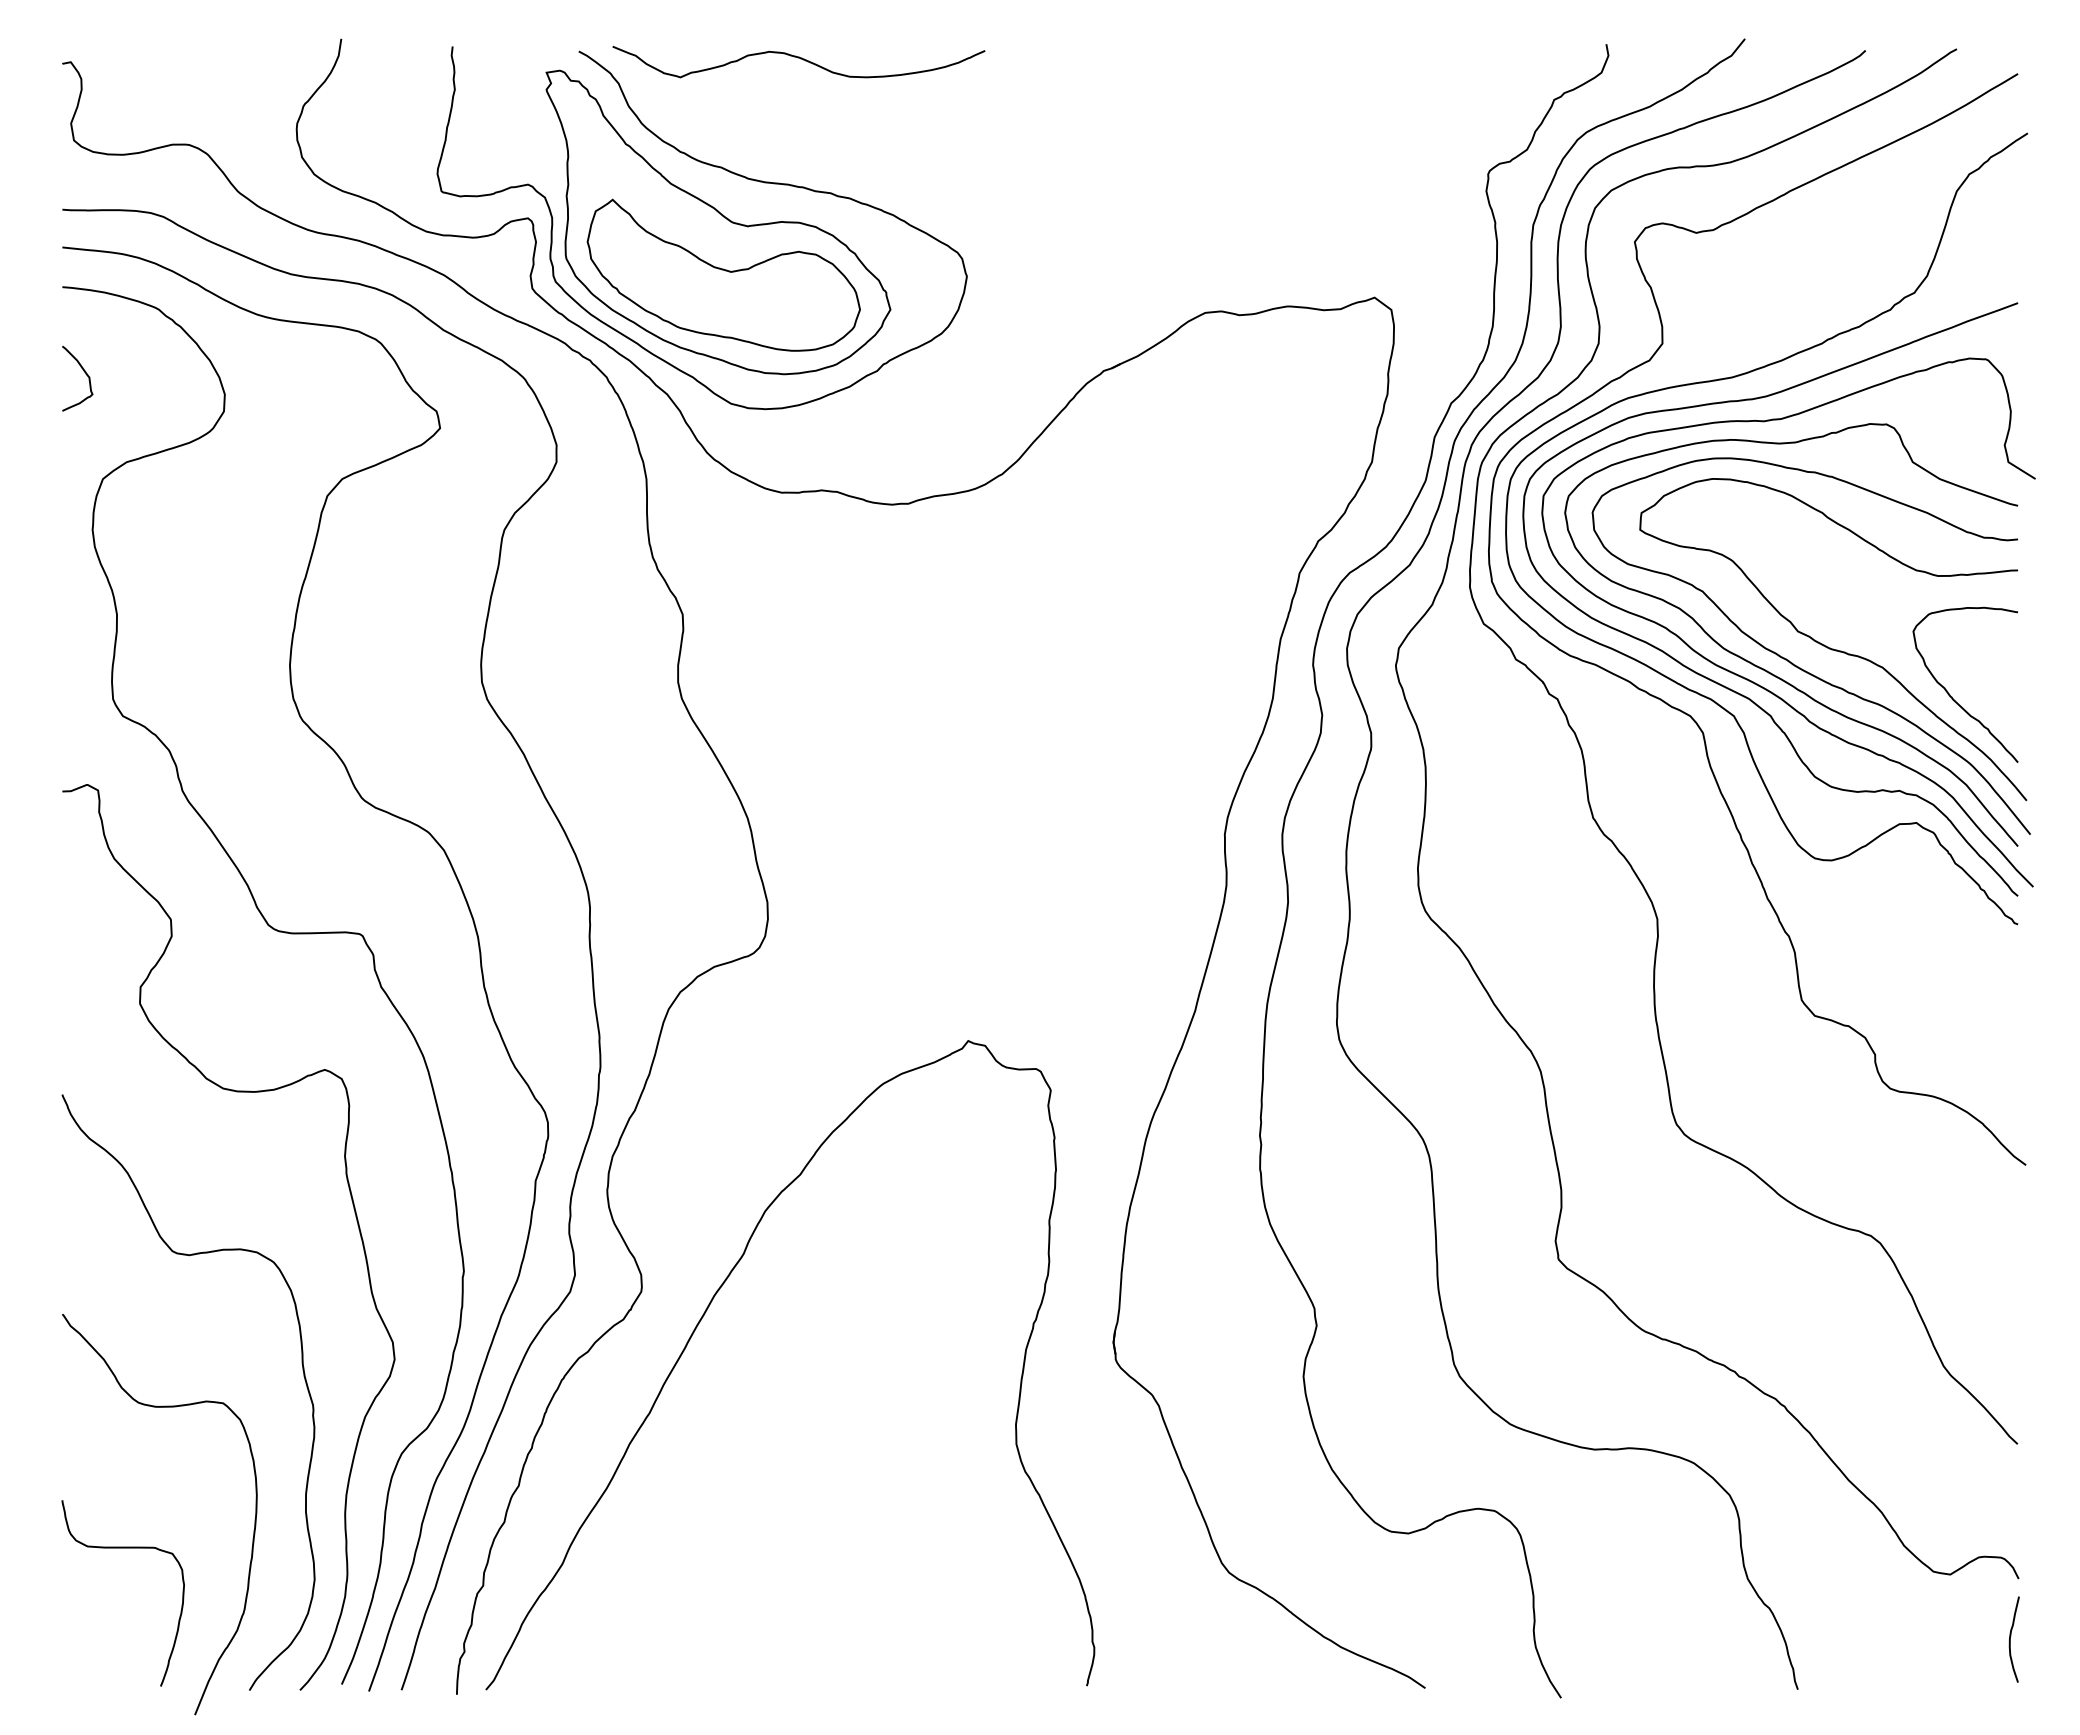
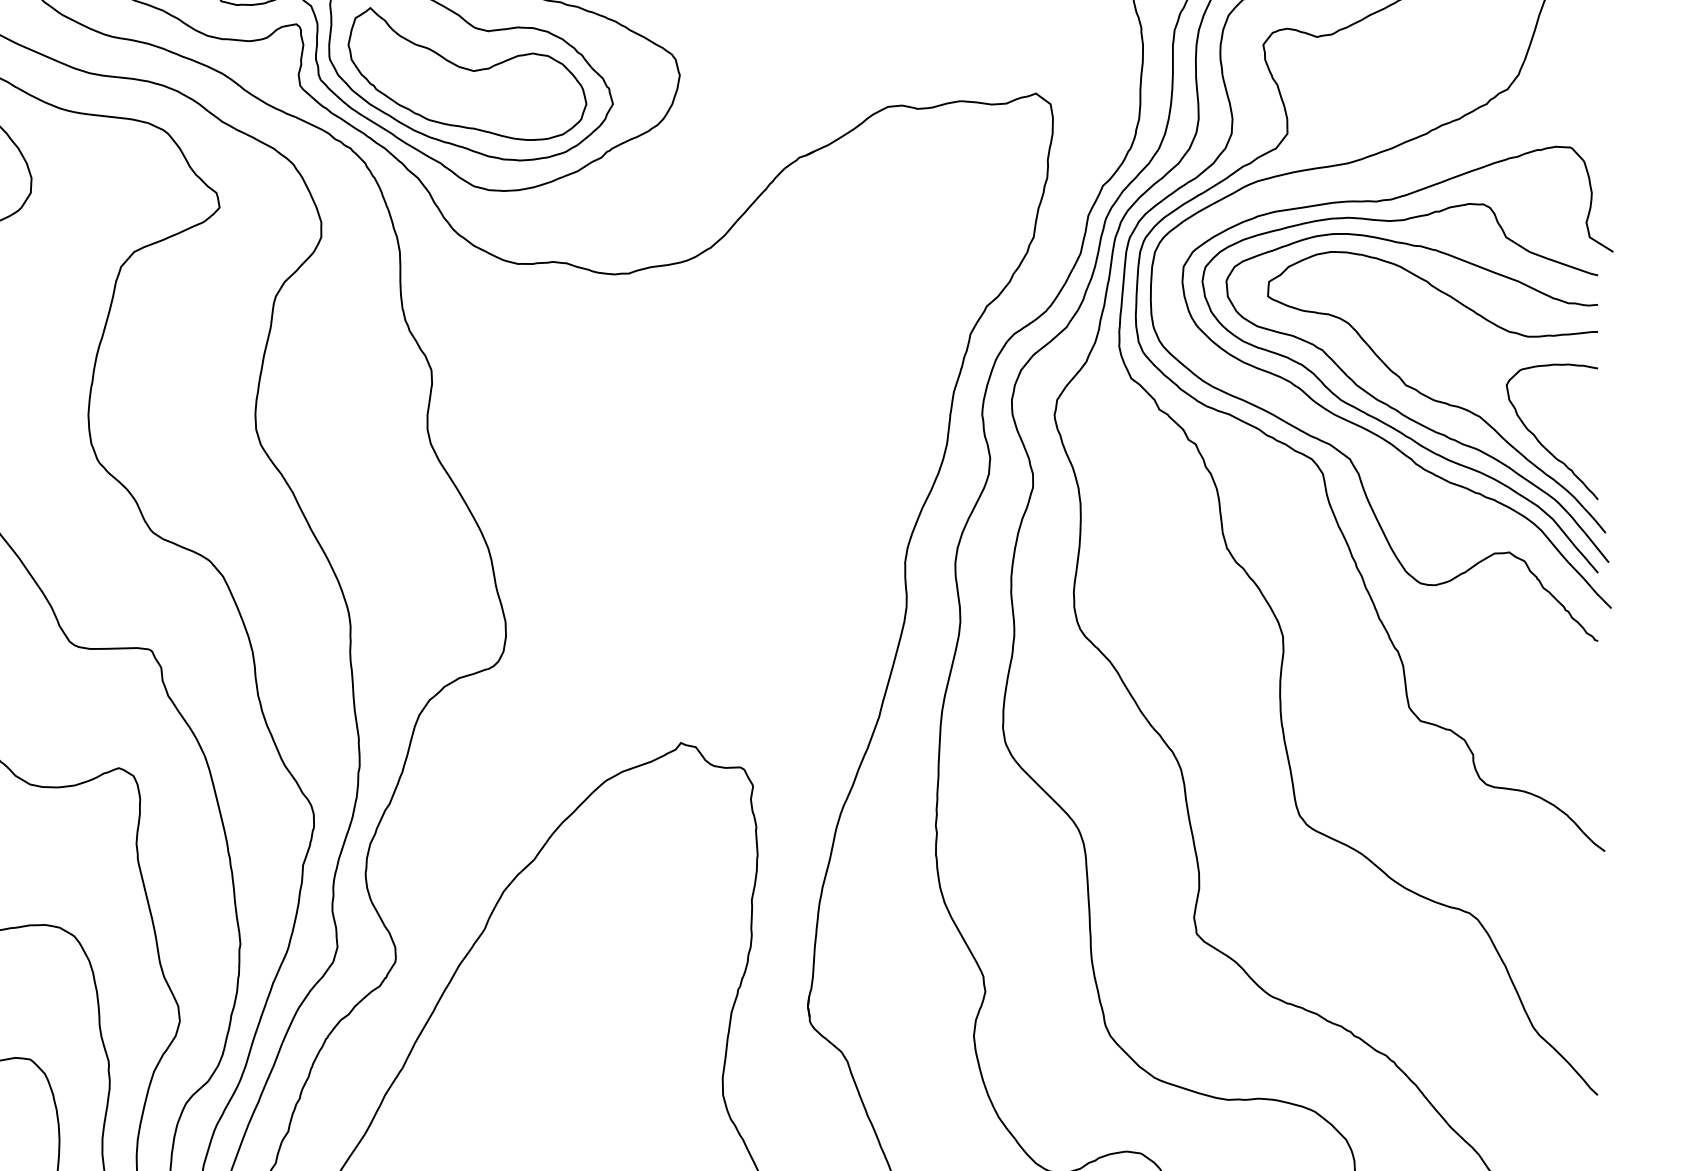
curve: (1726, 686) -> (1343, 433), removed

